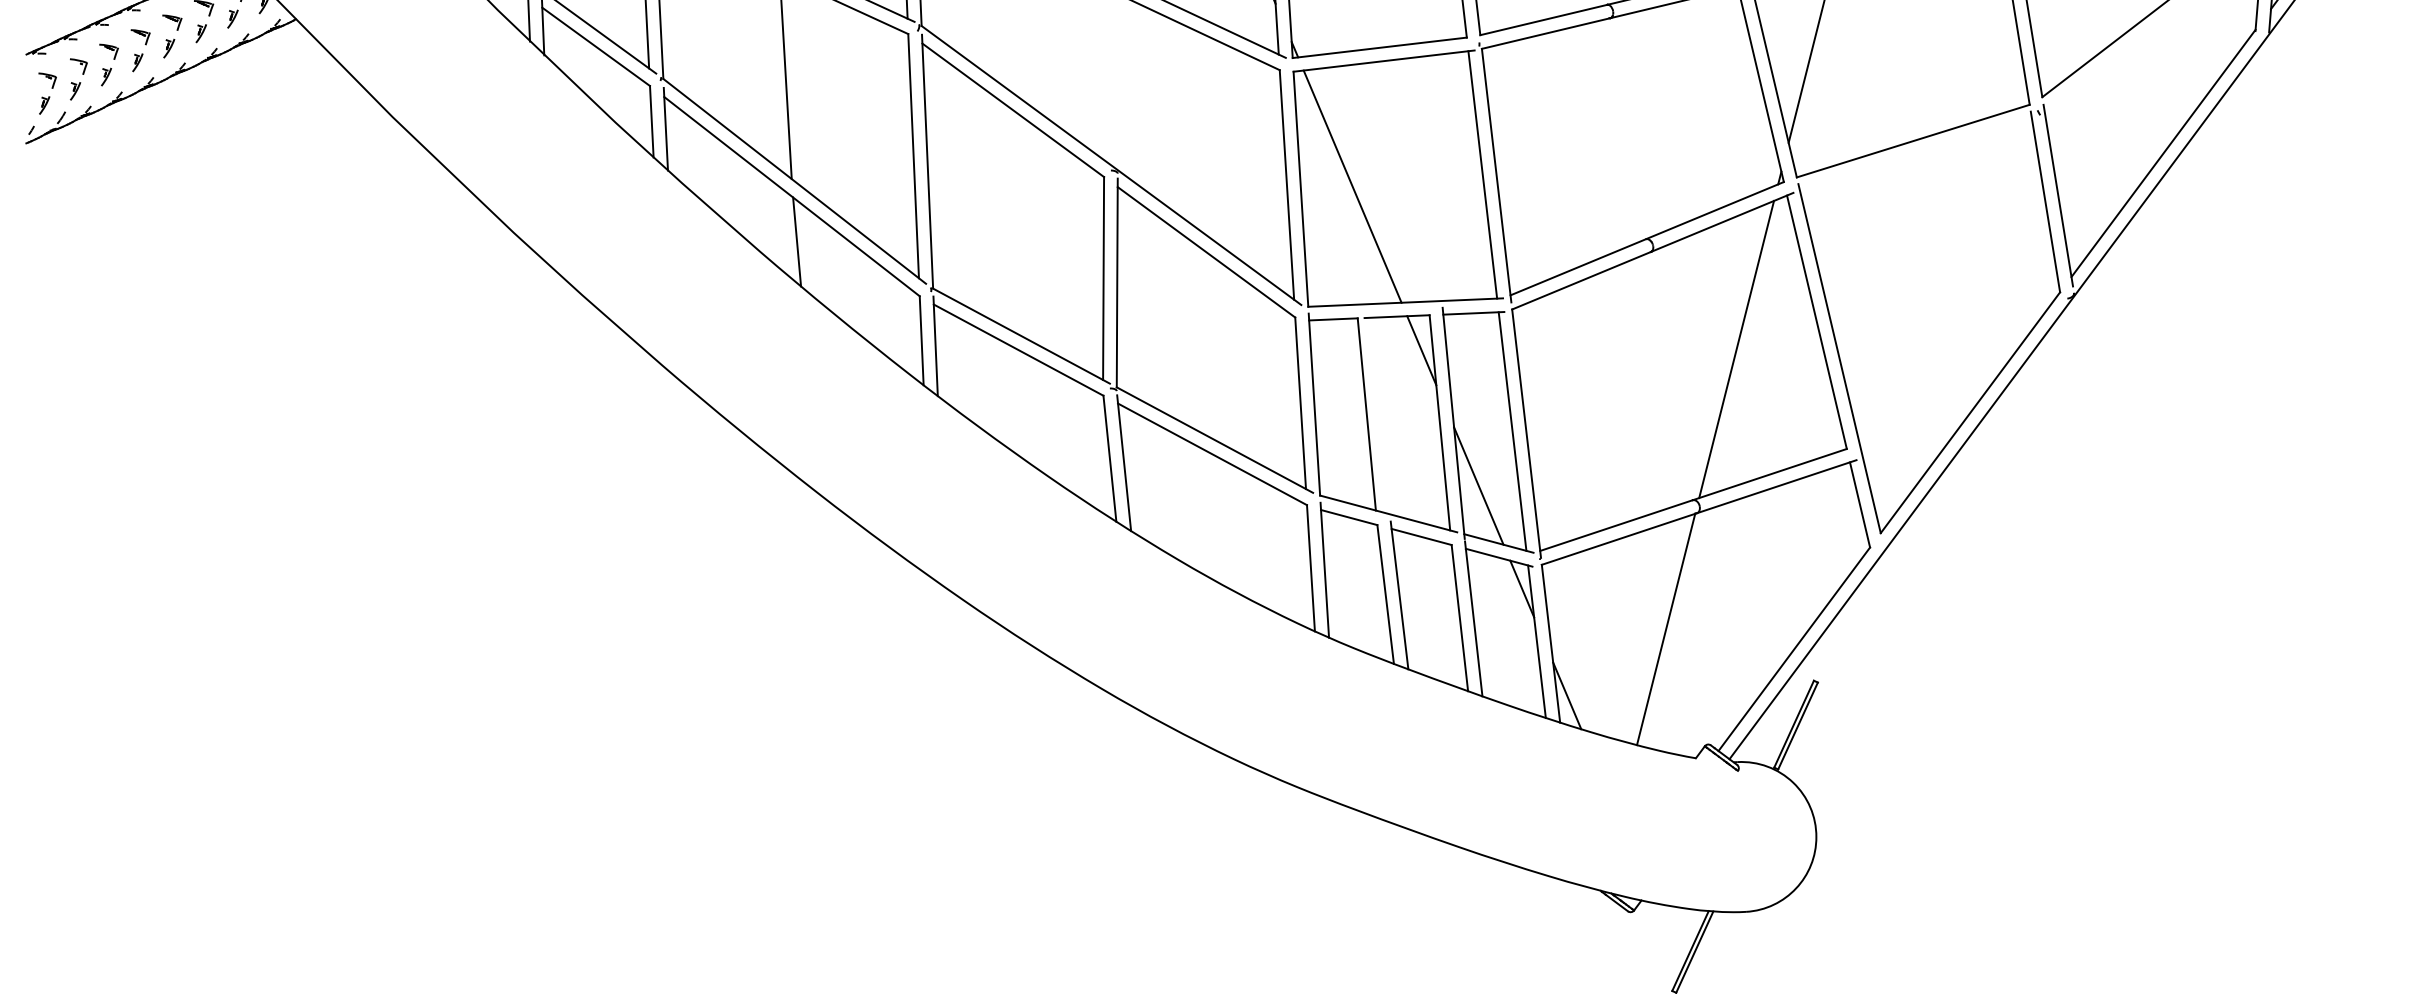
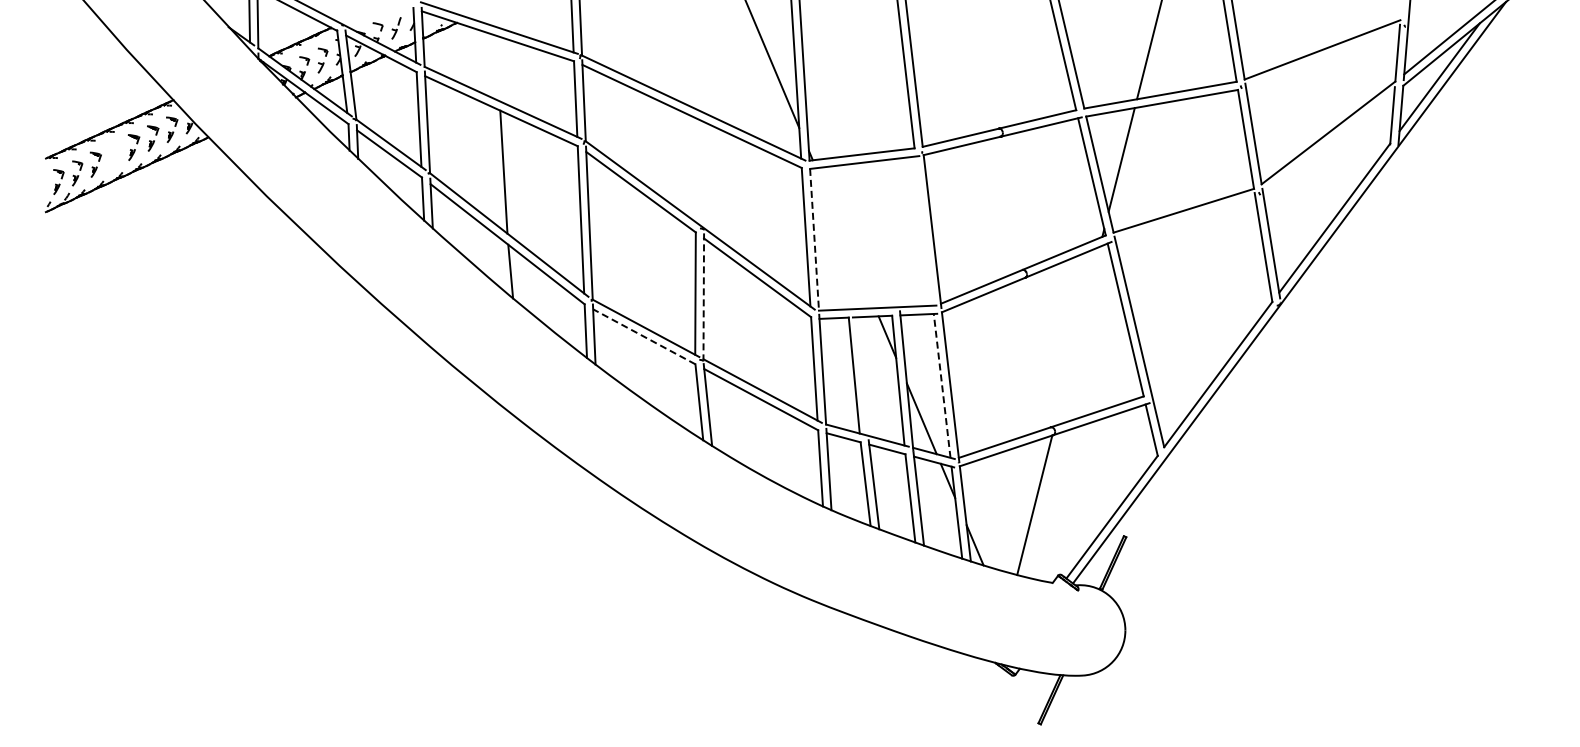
part: (140, 51) -> (114, 156), removed
line: (1481, 173) -> (923, 230), removed
line: (1352, 187) -> (845, 238), removed
line: (1300, 190) -> (814, 240), solid -> dashed
line: (1116, 283) -> (703, 296), solid -> dashed
line: (1017, 349) -> (643, 336), solid -> dashed
line: (1735, 349) -> (1076, 336), removed
line: (1513, 430) -> (942, 385), solid -> dashed

